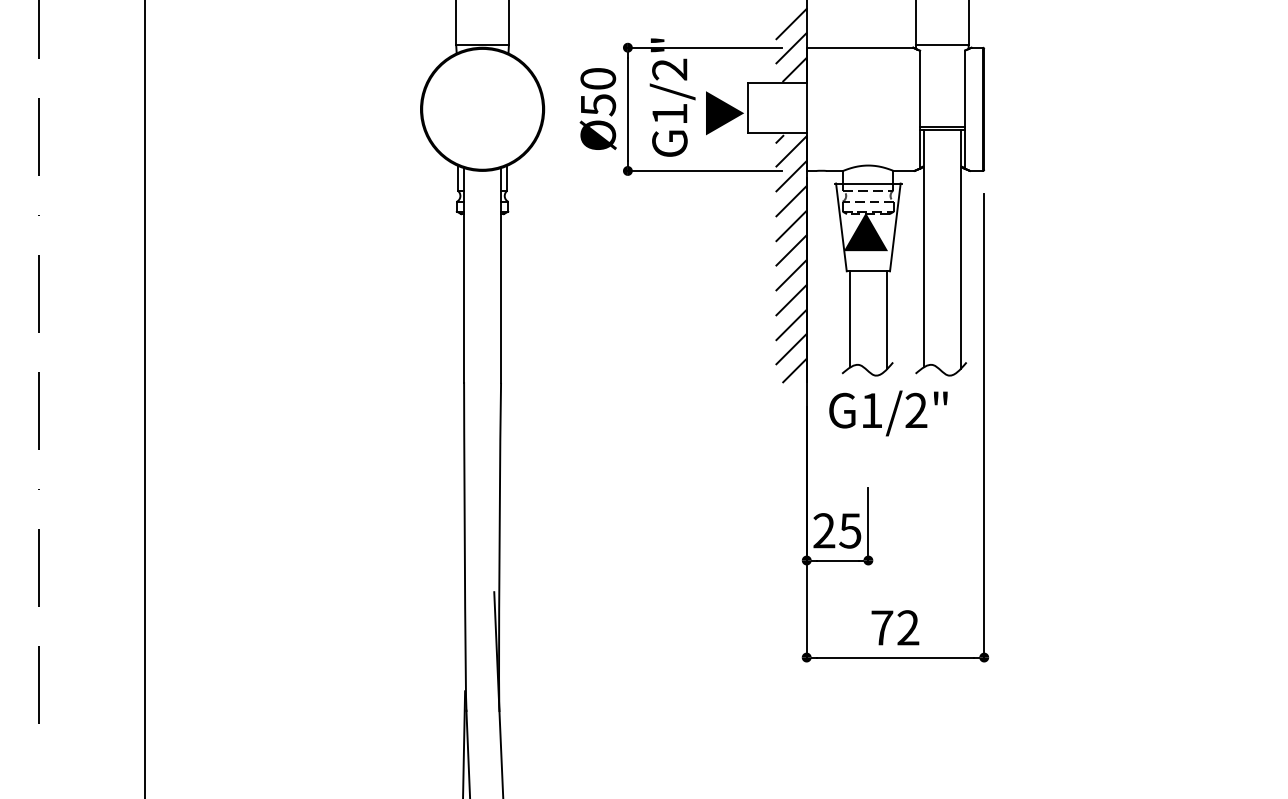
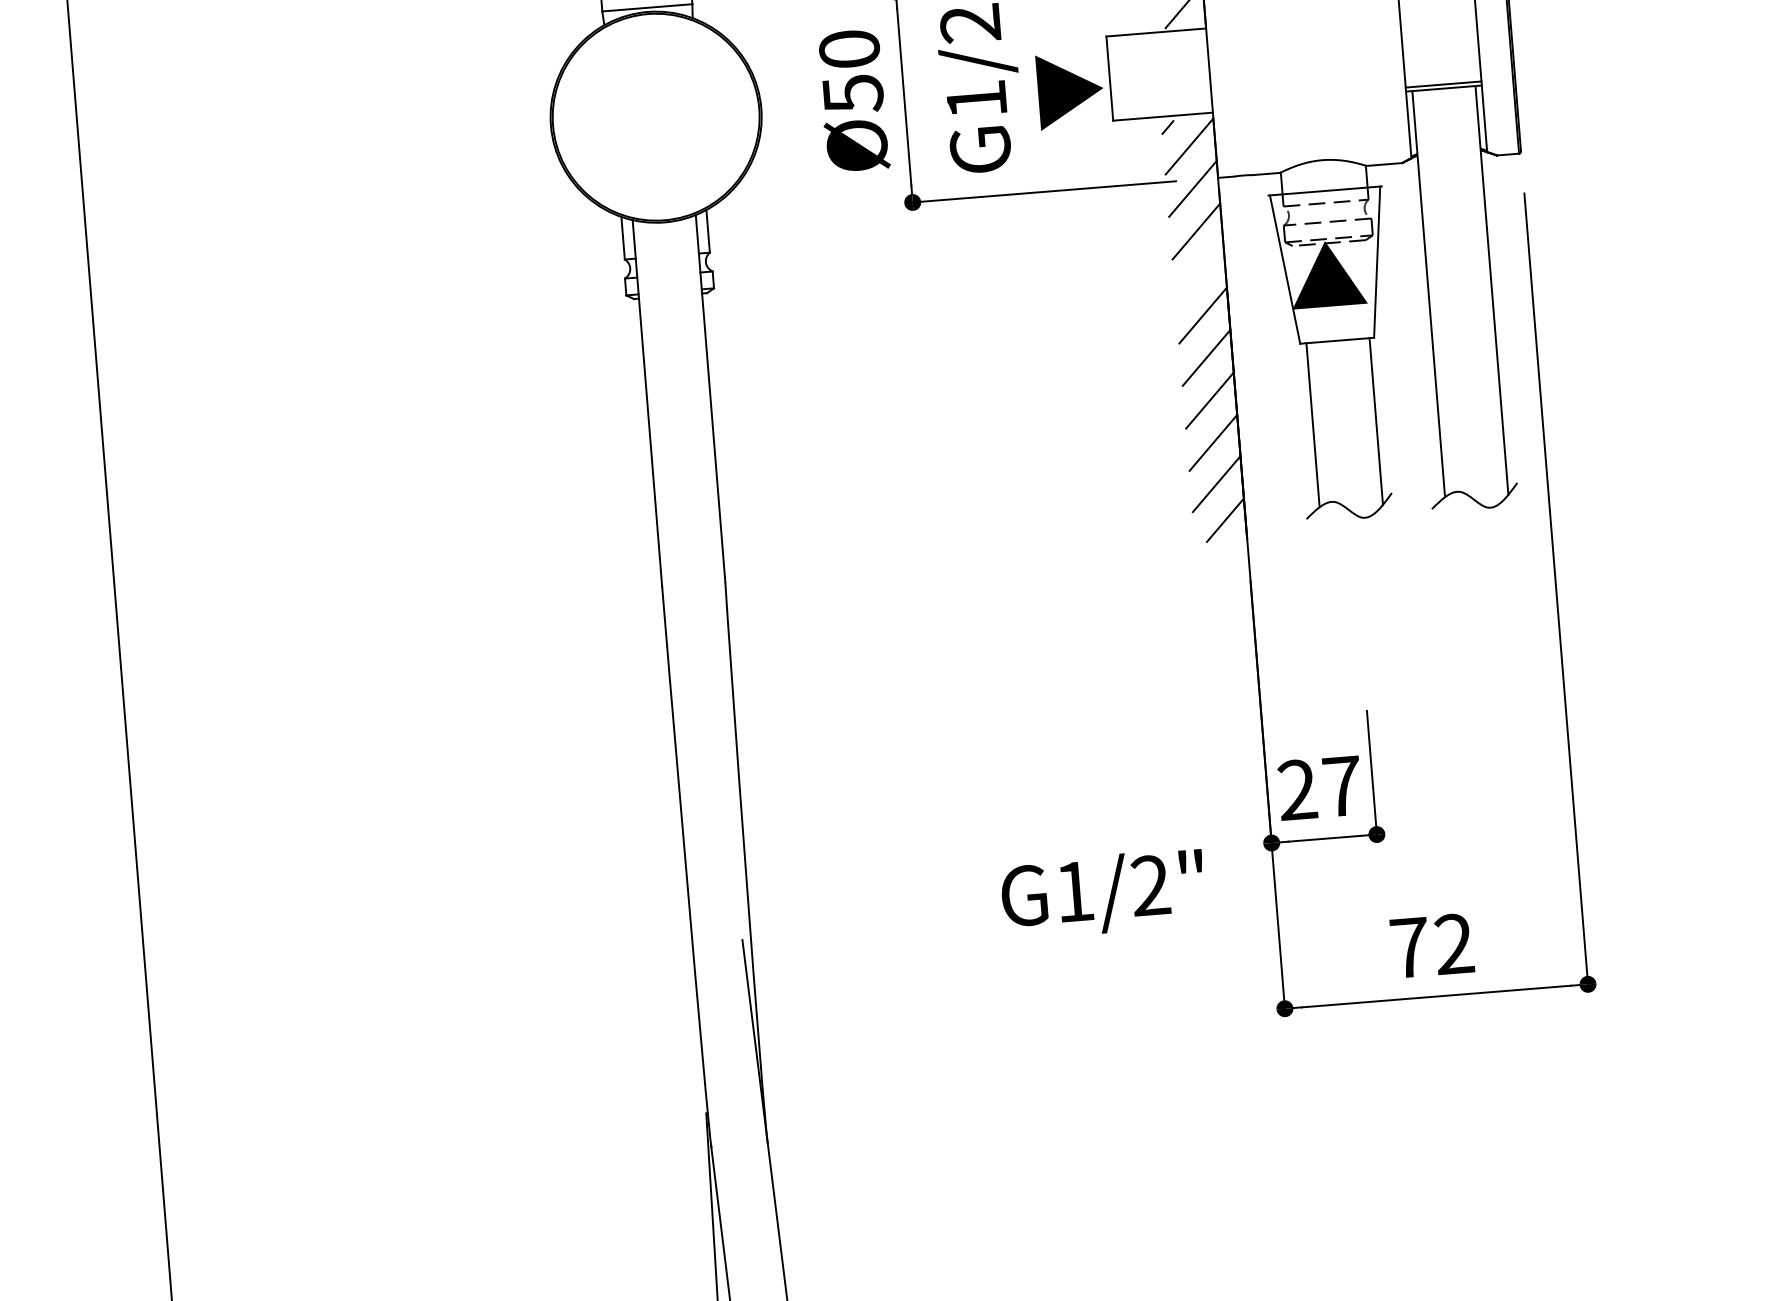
line: (791, 225) -> (1199, 273), removed
text: (888, 413) -> (1103, 894), moved
text: (850, 530) -> (1342, 785), 25 -> 27

